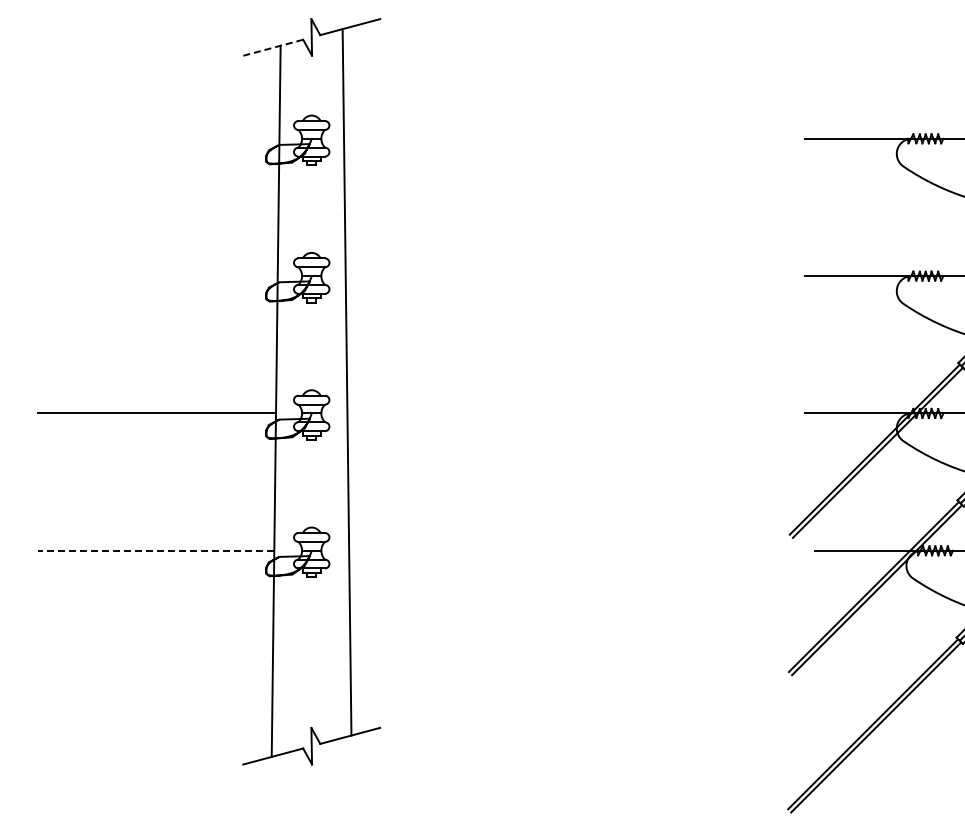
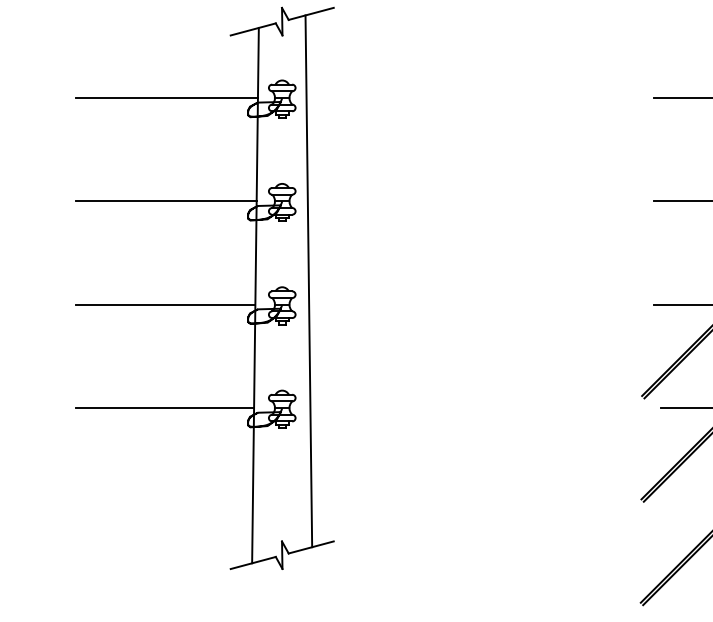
line: (273, 47) -> (253, 29), dashed -> solid
line: (158, 138) -> (166, 97), added
line: (157, 276) -> (166, 201), added
line: (155, 550) -> (164, 407), dashed -> solid

